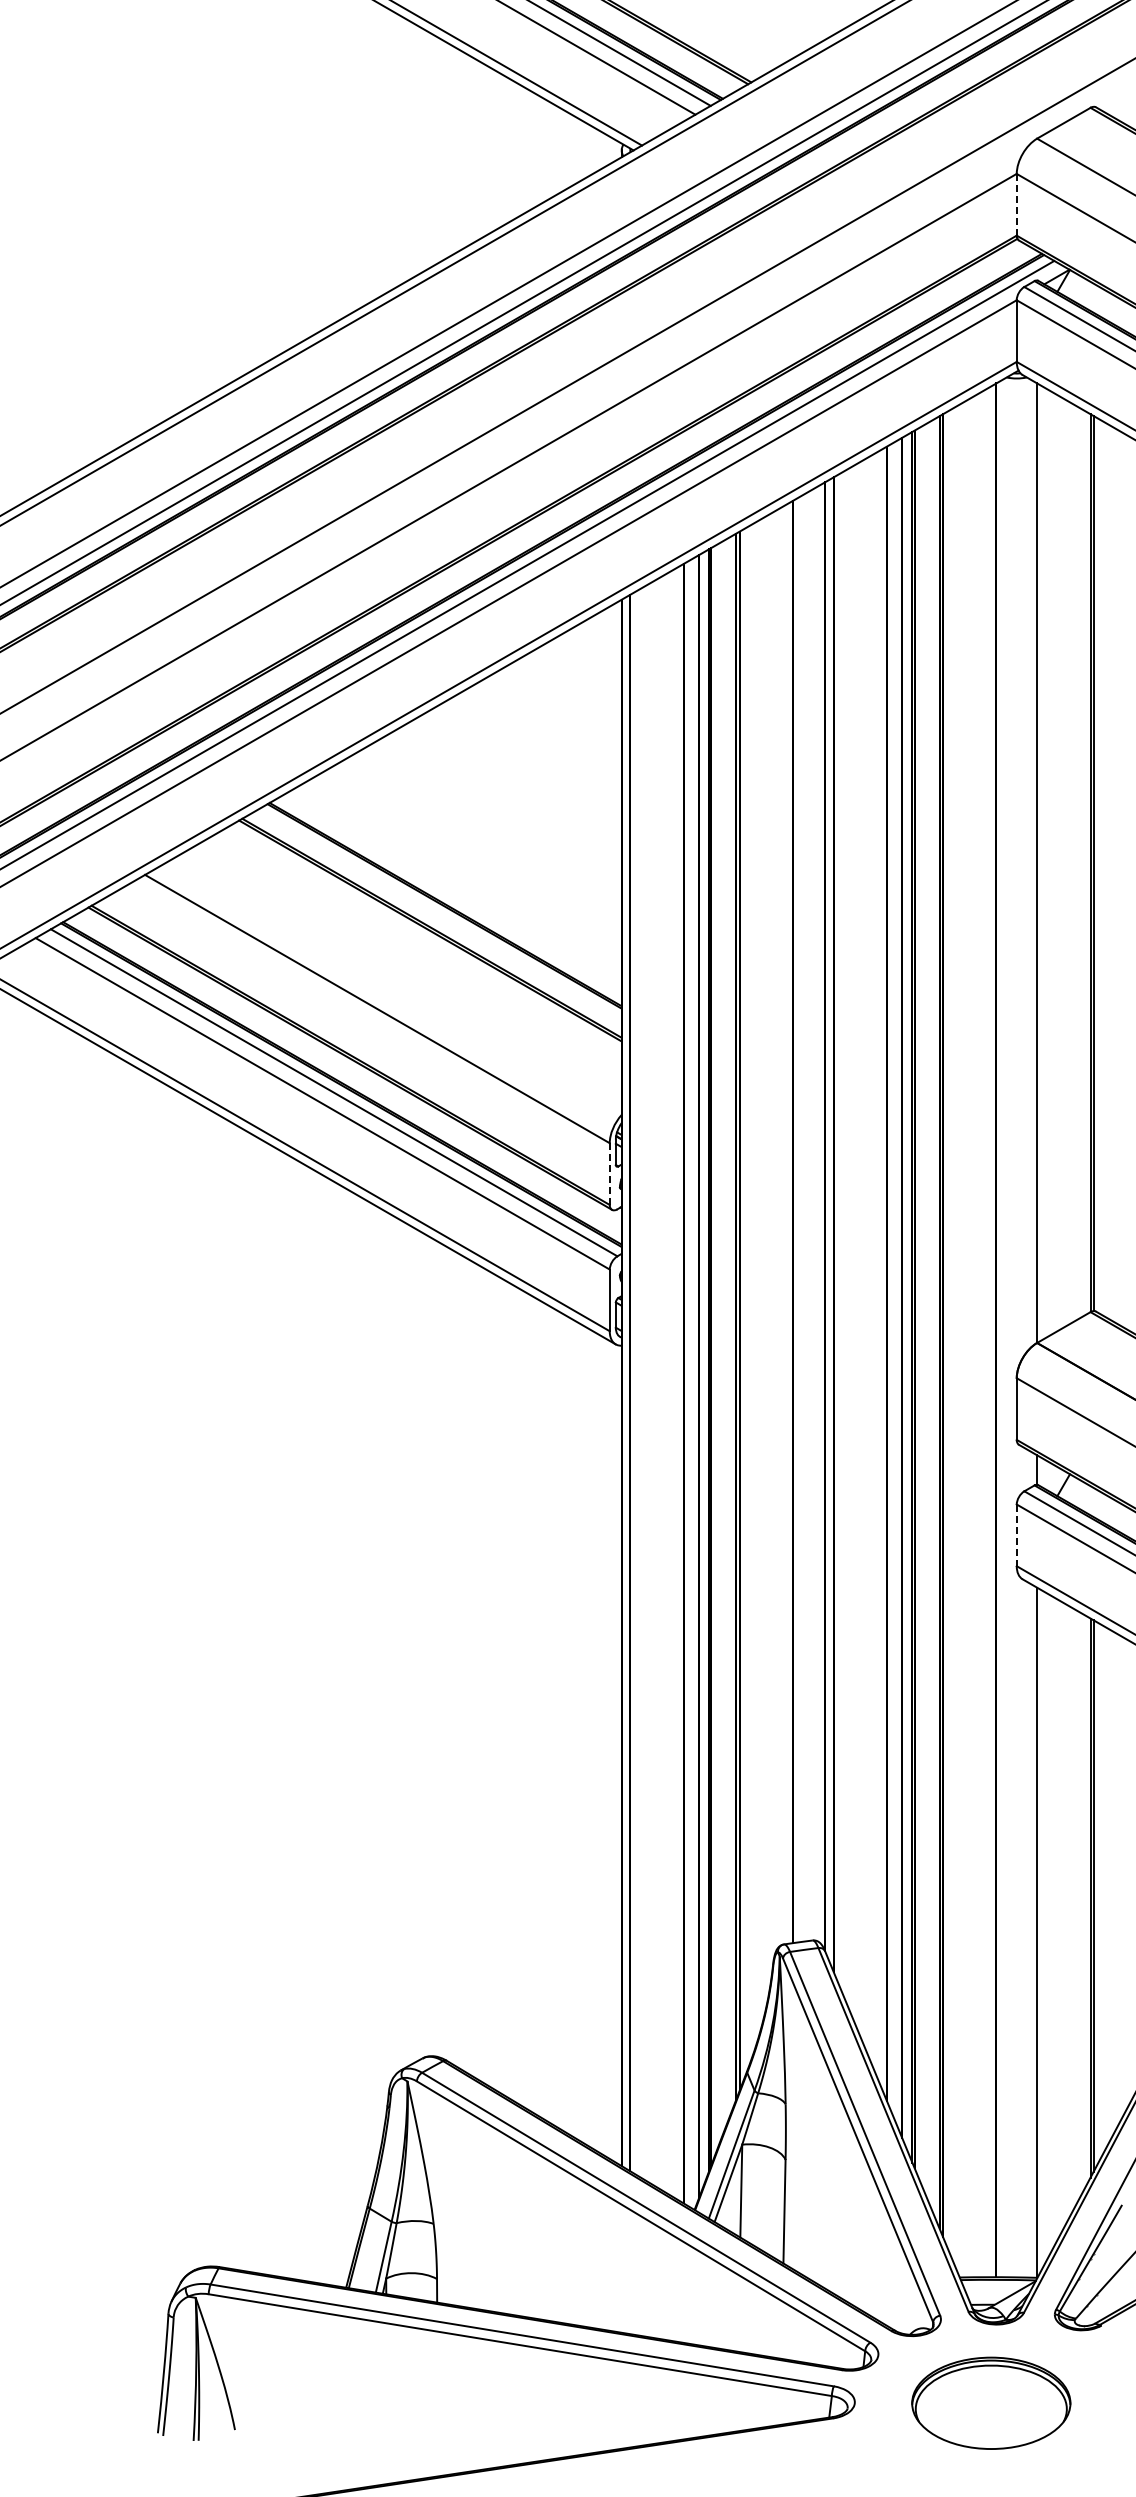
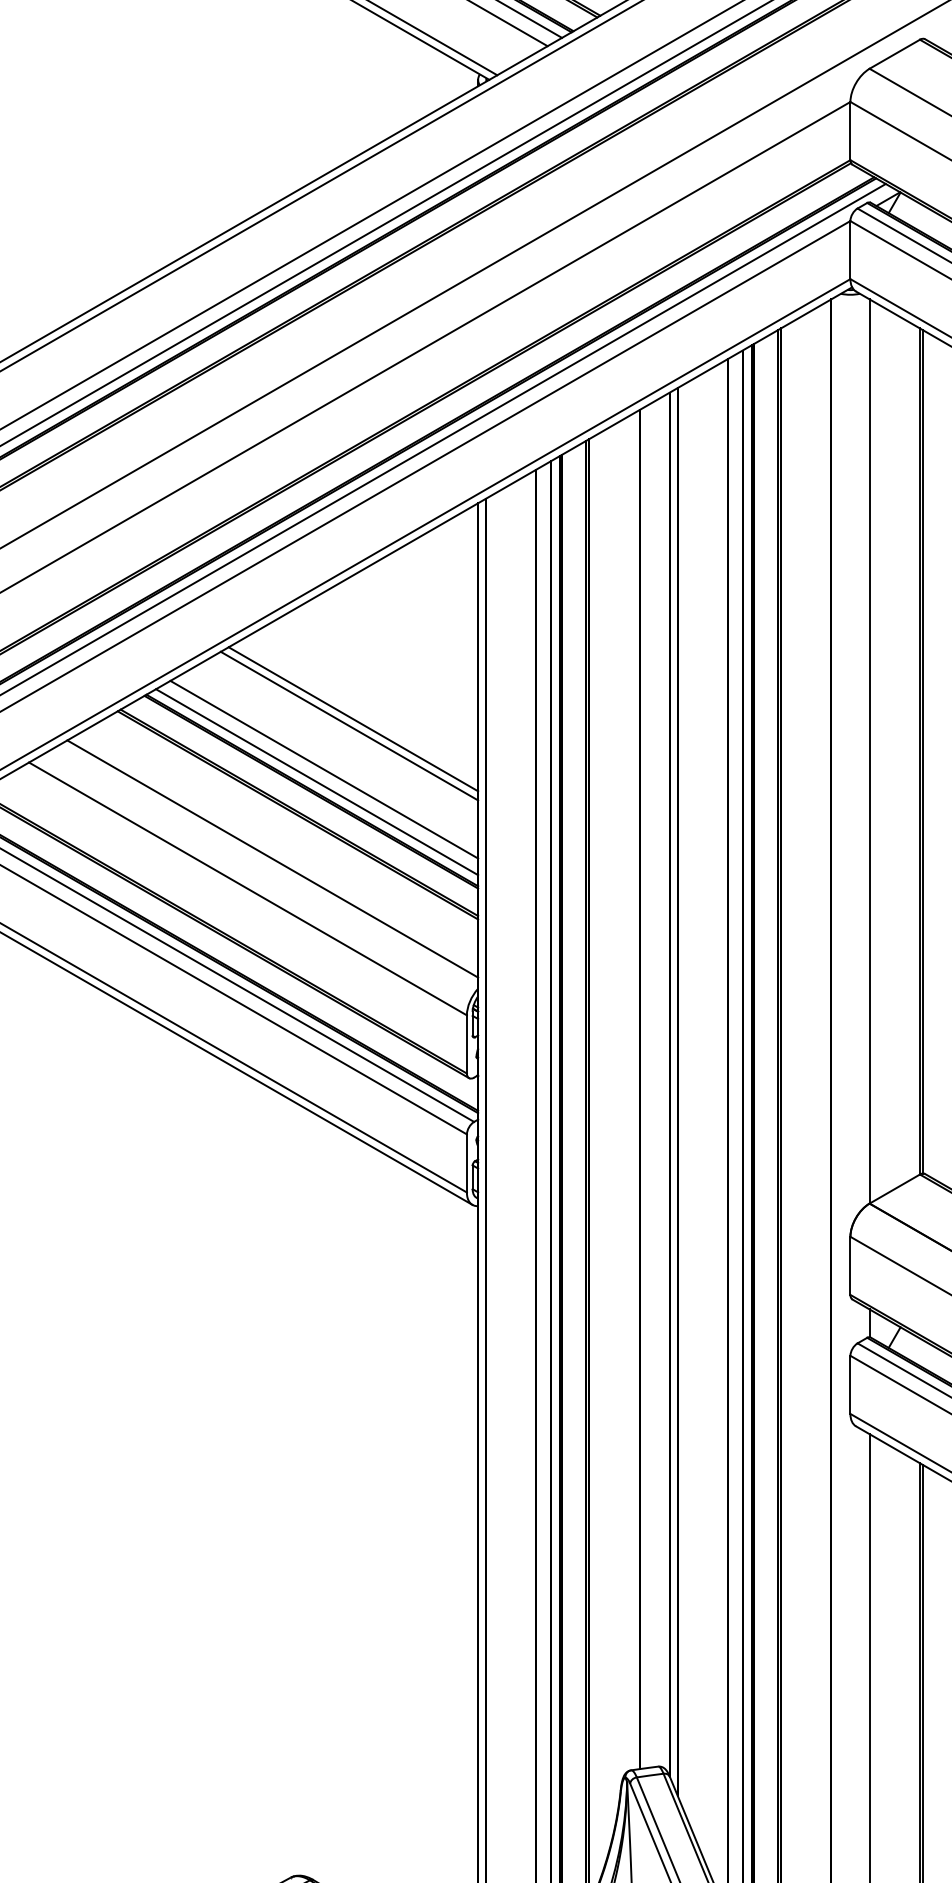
line: (1016, 204) -> (850, 130), dashed -> solid
line: (488, 828) -> (352, 718), added
line: (484, 836) -> (348, 726), added
line: (458, 882) -> (324, 769), added
line: (450, 895) -> (316, 781), added
line: (403, 977) -> (272, 859), added
line: (609, 1174) -> (466, 1044), dashed -> solid
line: (1016, 1535) -> (850, 1385), dashed -> solid

